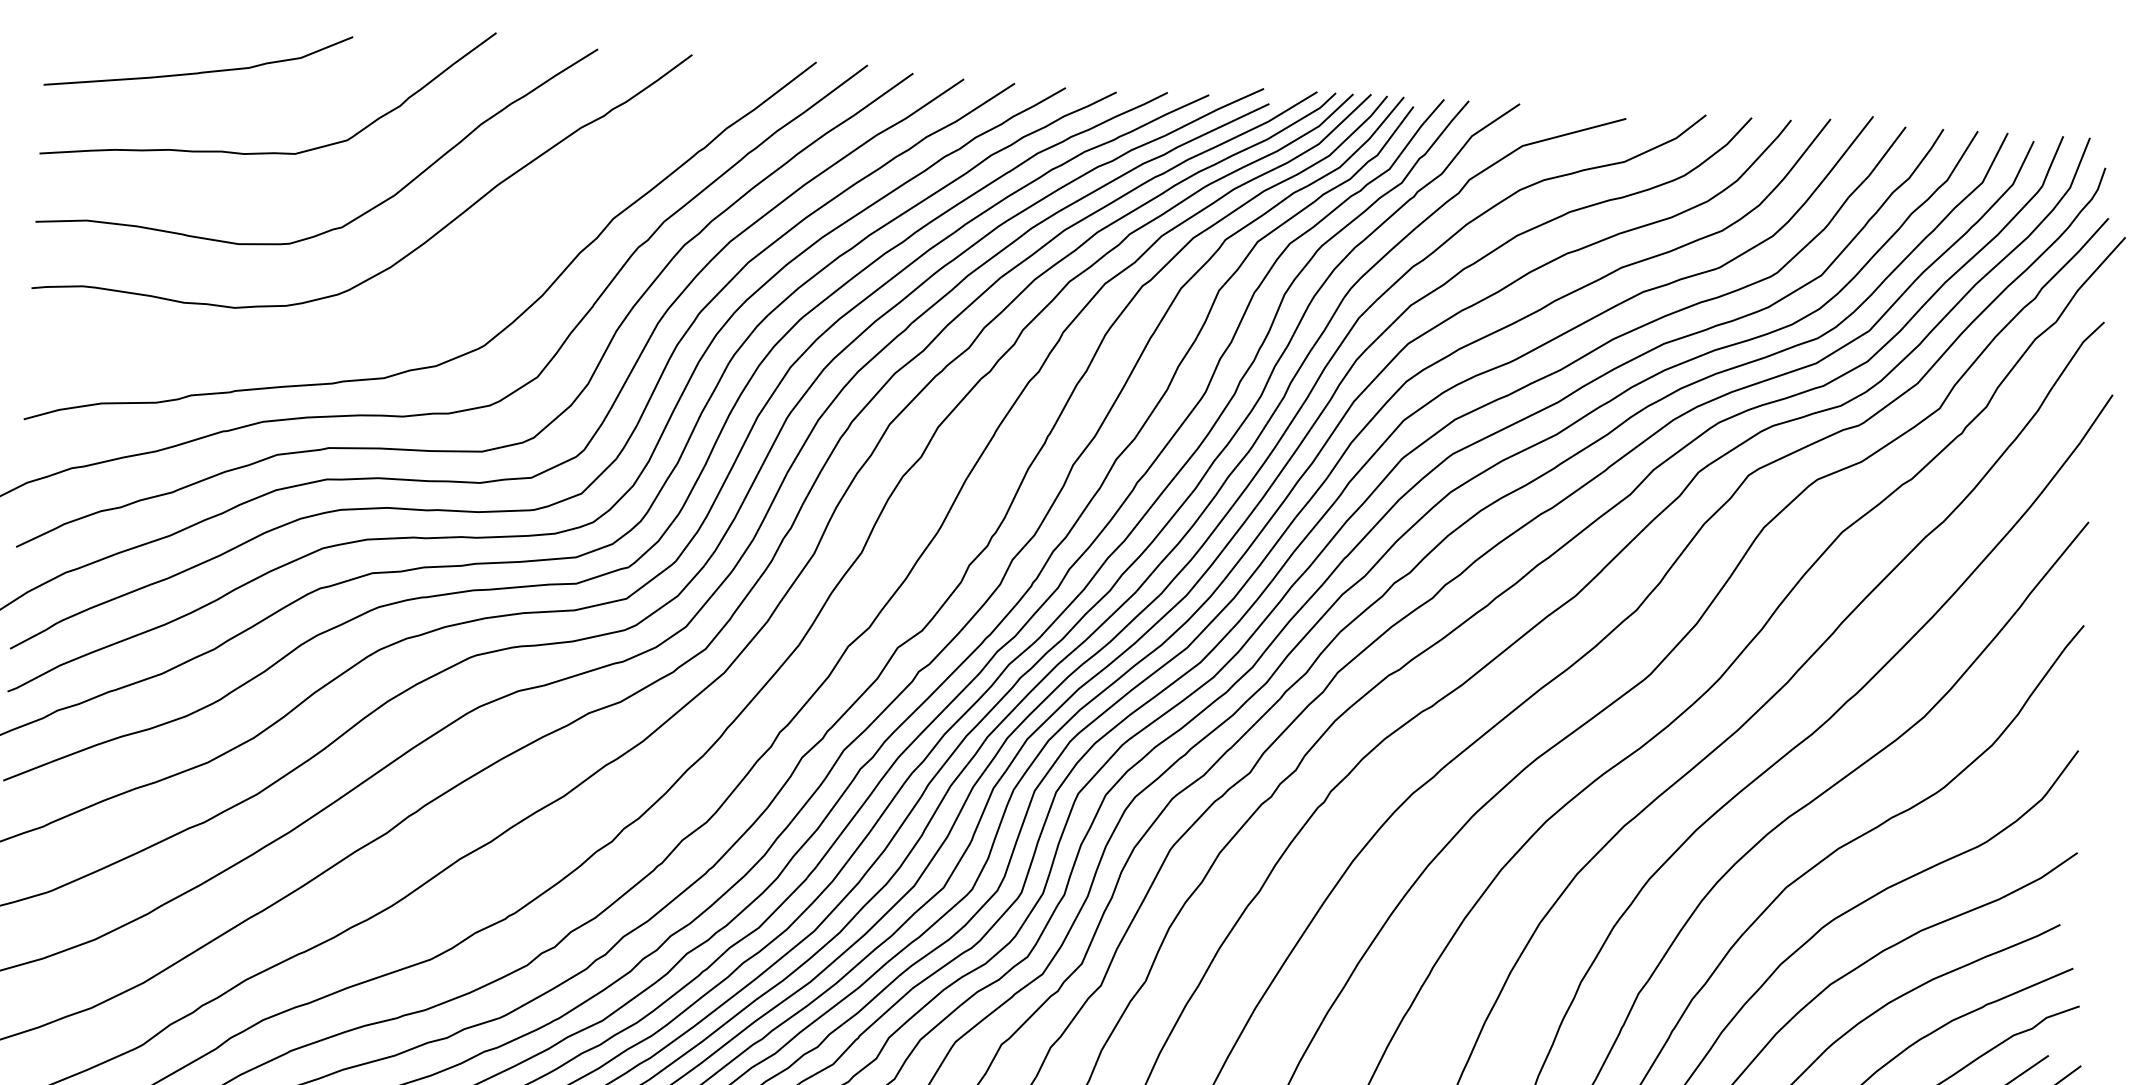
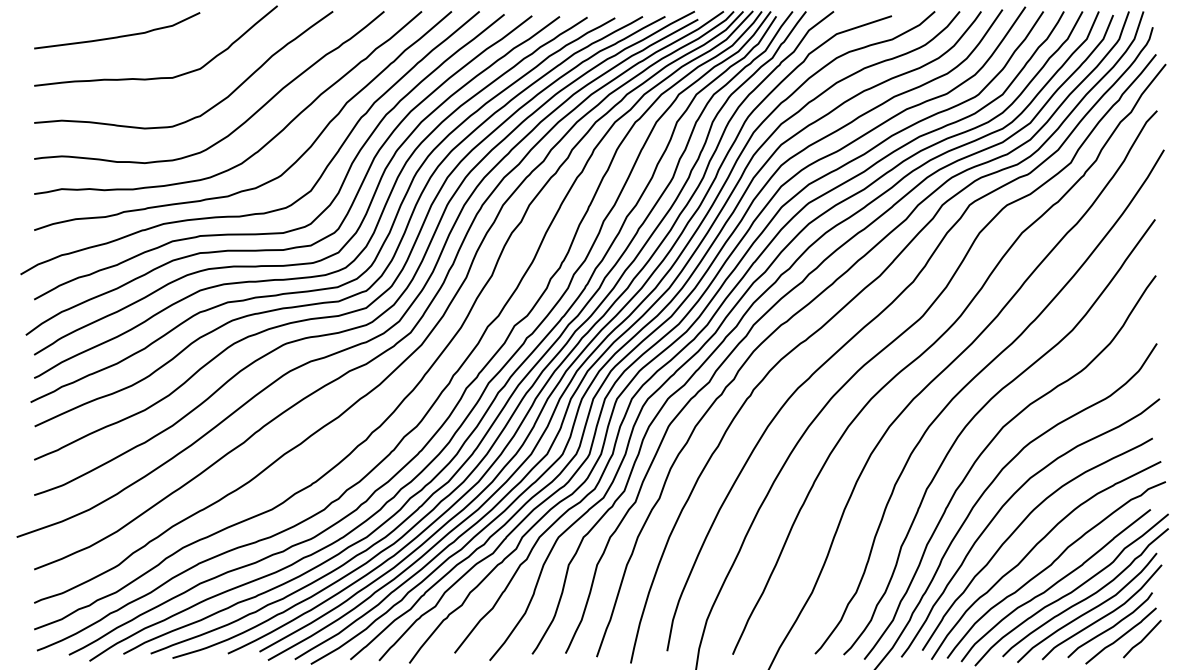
curve: (459, 284) -> (265, 143), added

